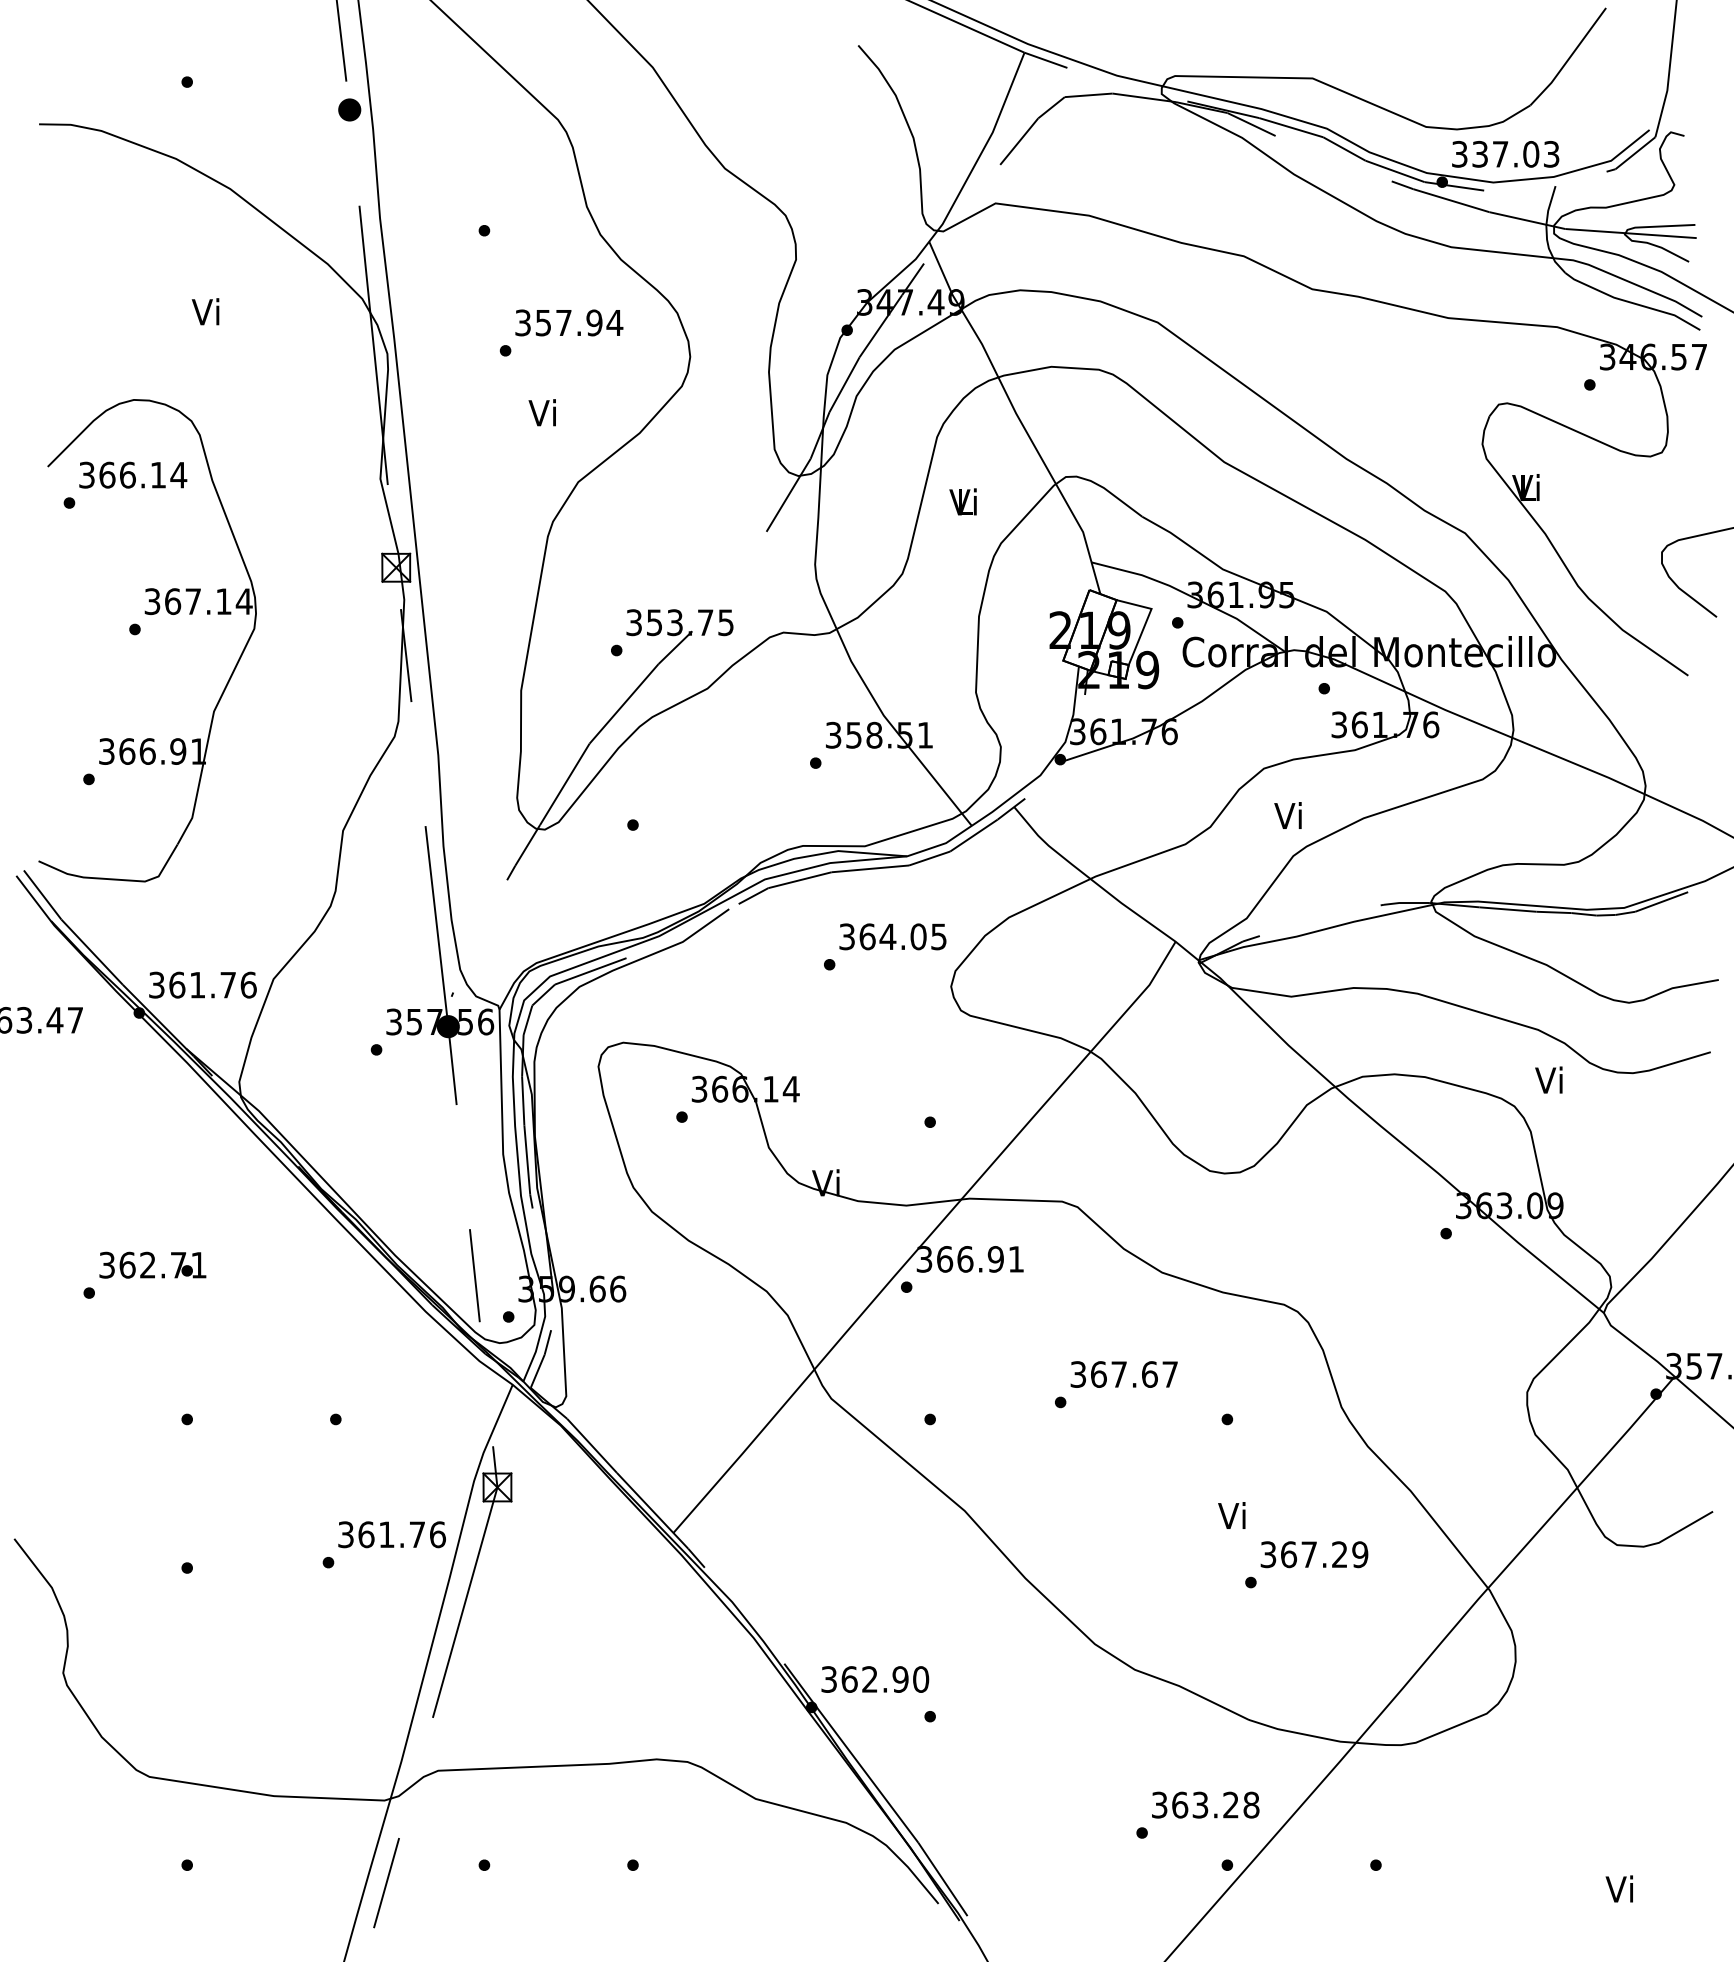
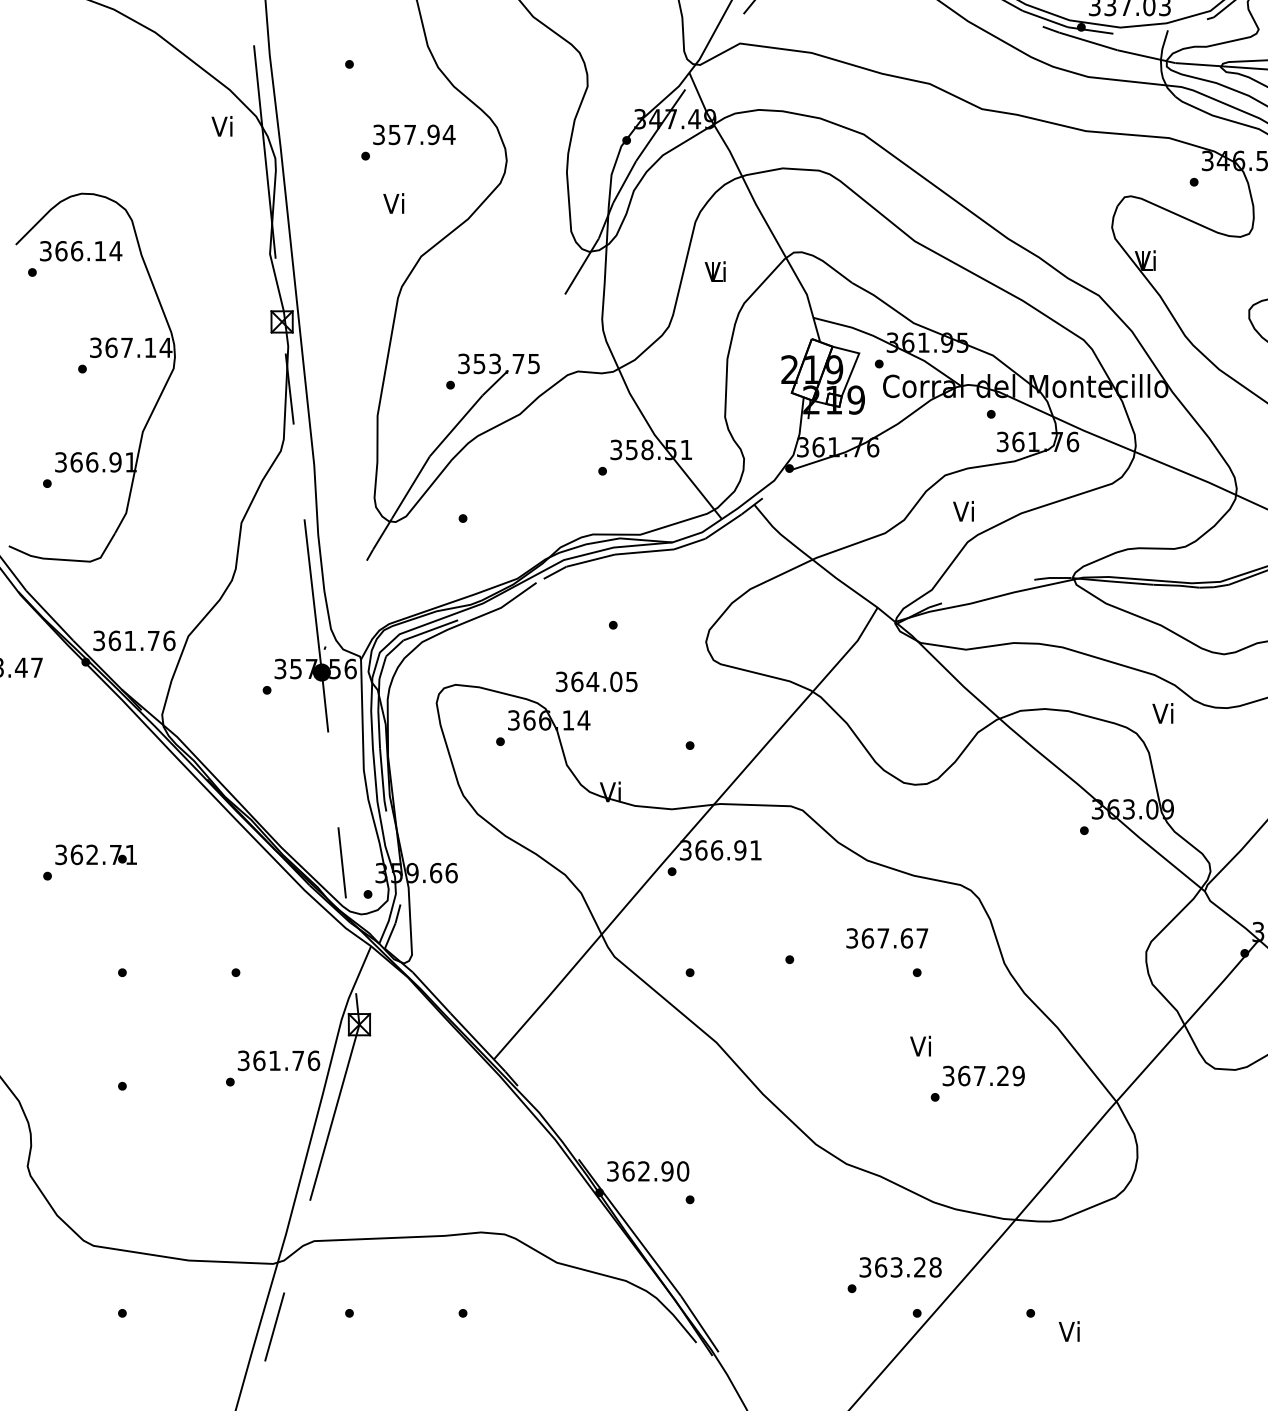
text: (205, 311) -> (221, 126), moved
text: (892, 936) -> (596, 681), moved
text: (1123, 1374) -> (886, 938), moved
text: (1618, 1888) -> (1068, 1331), moved

